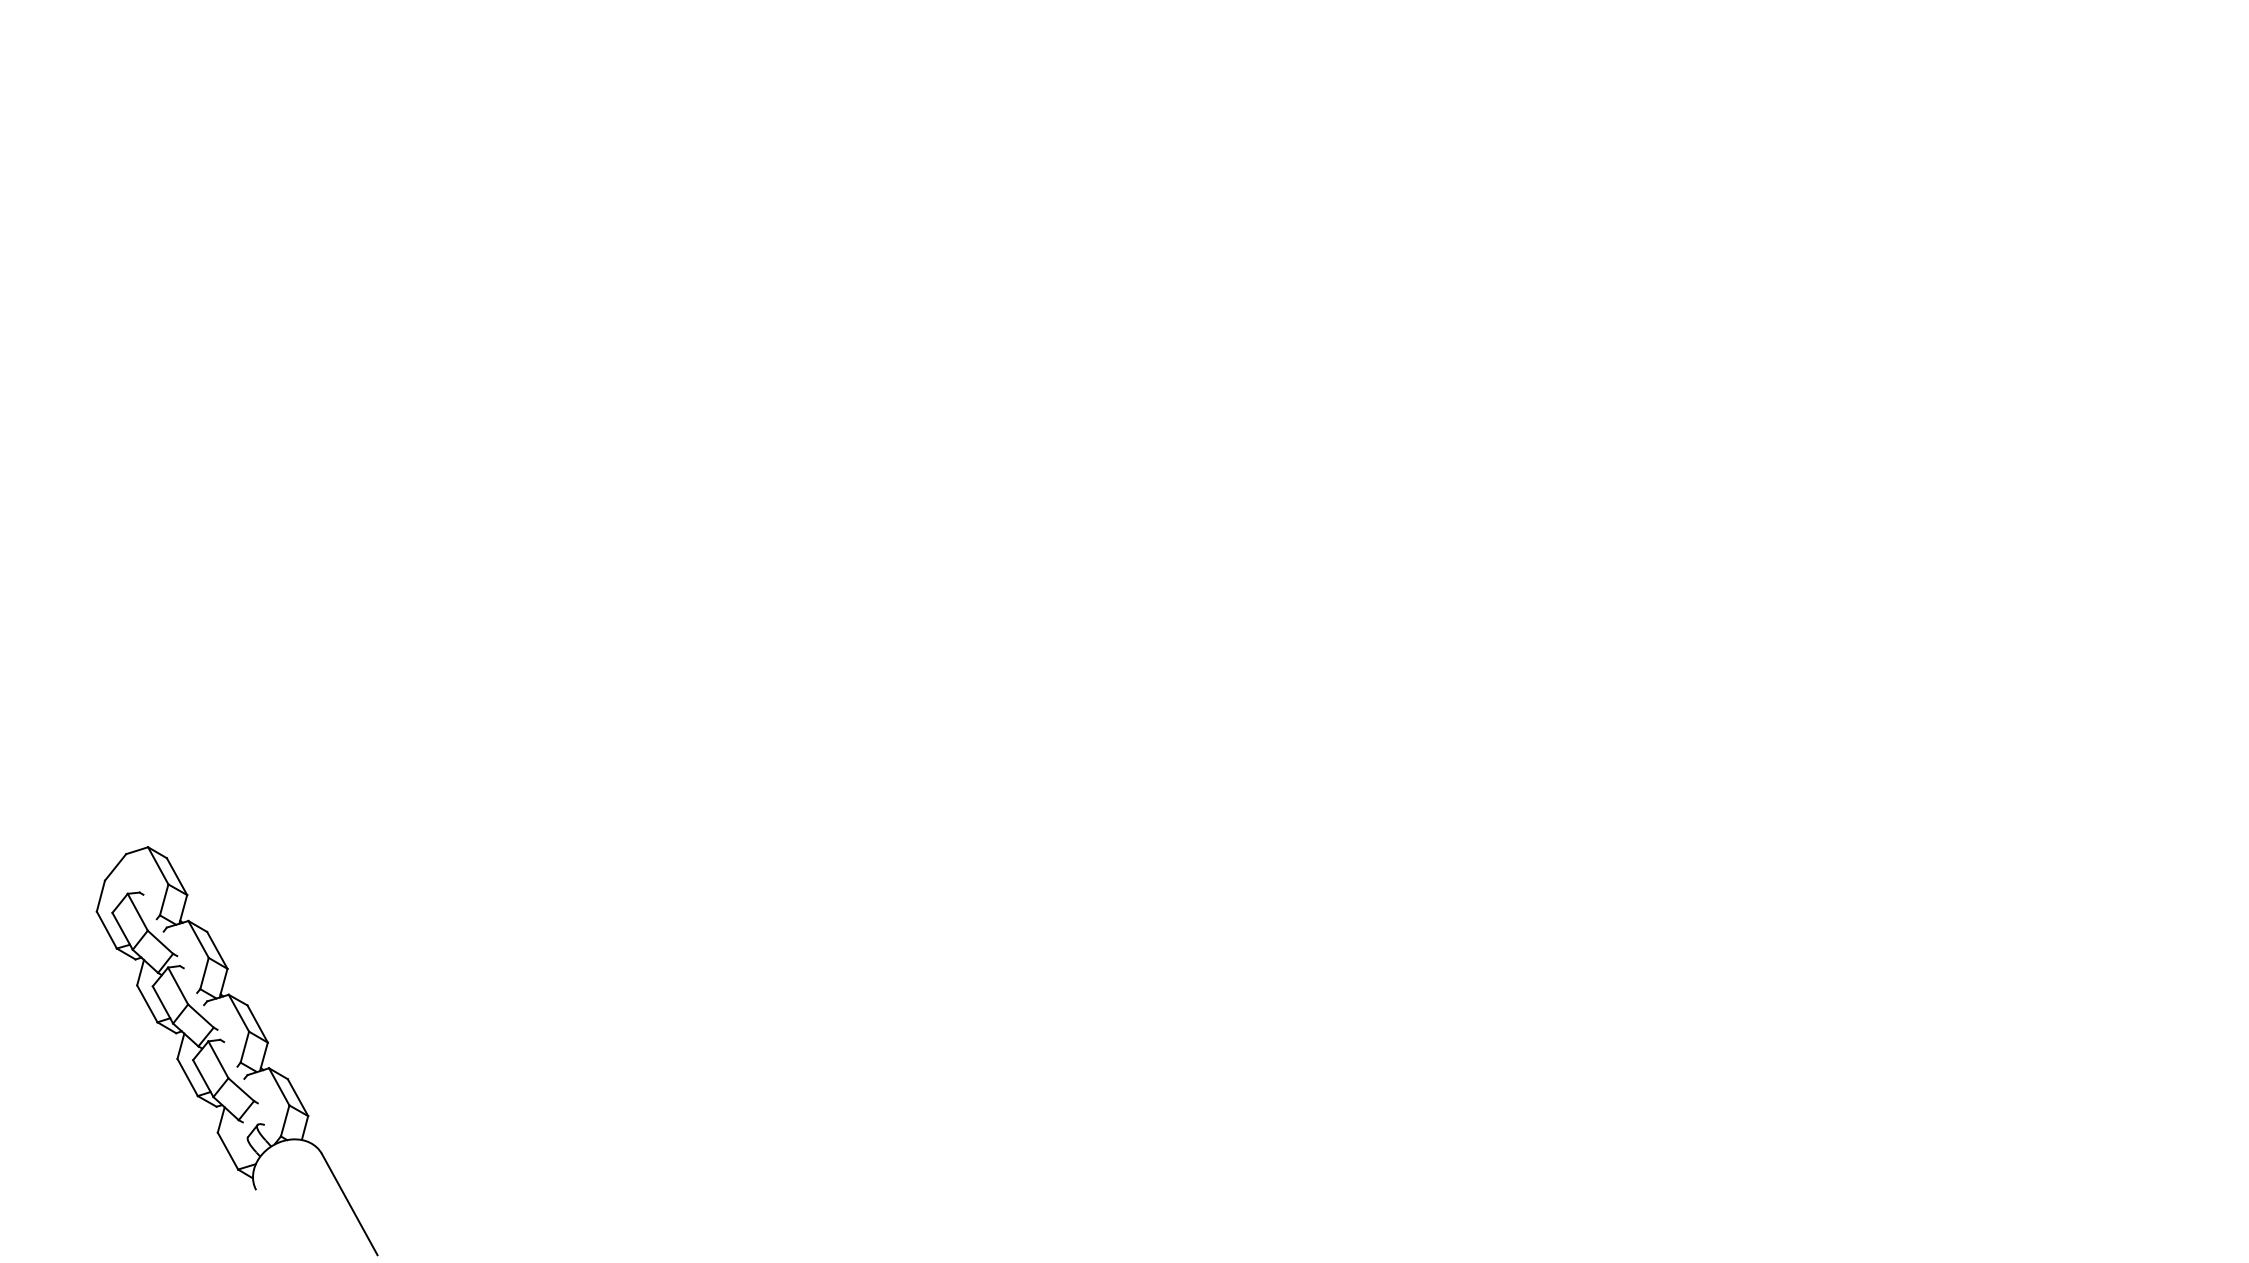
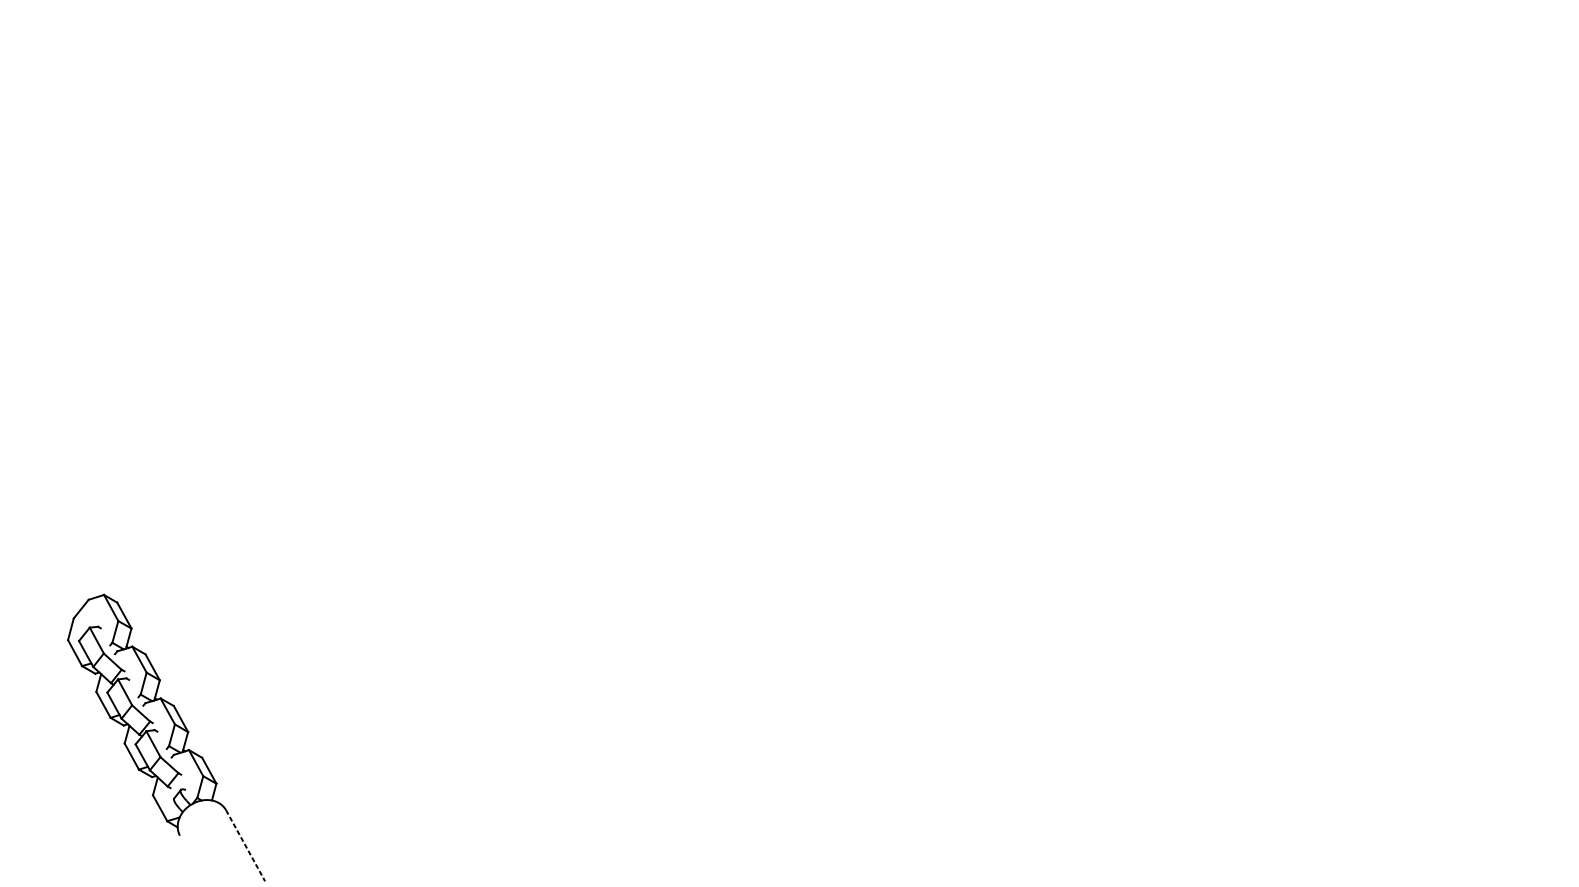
line: (349, 1204) -> (245, 845), solid -> dashed

